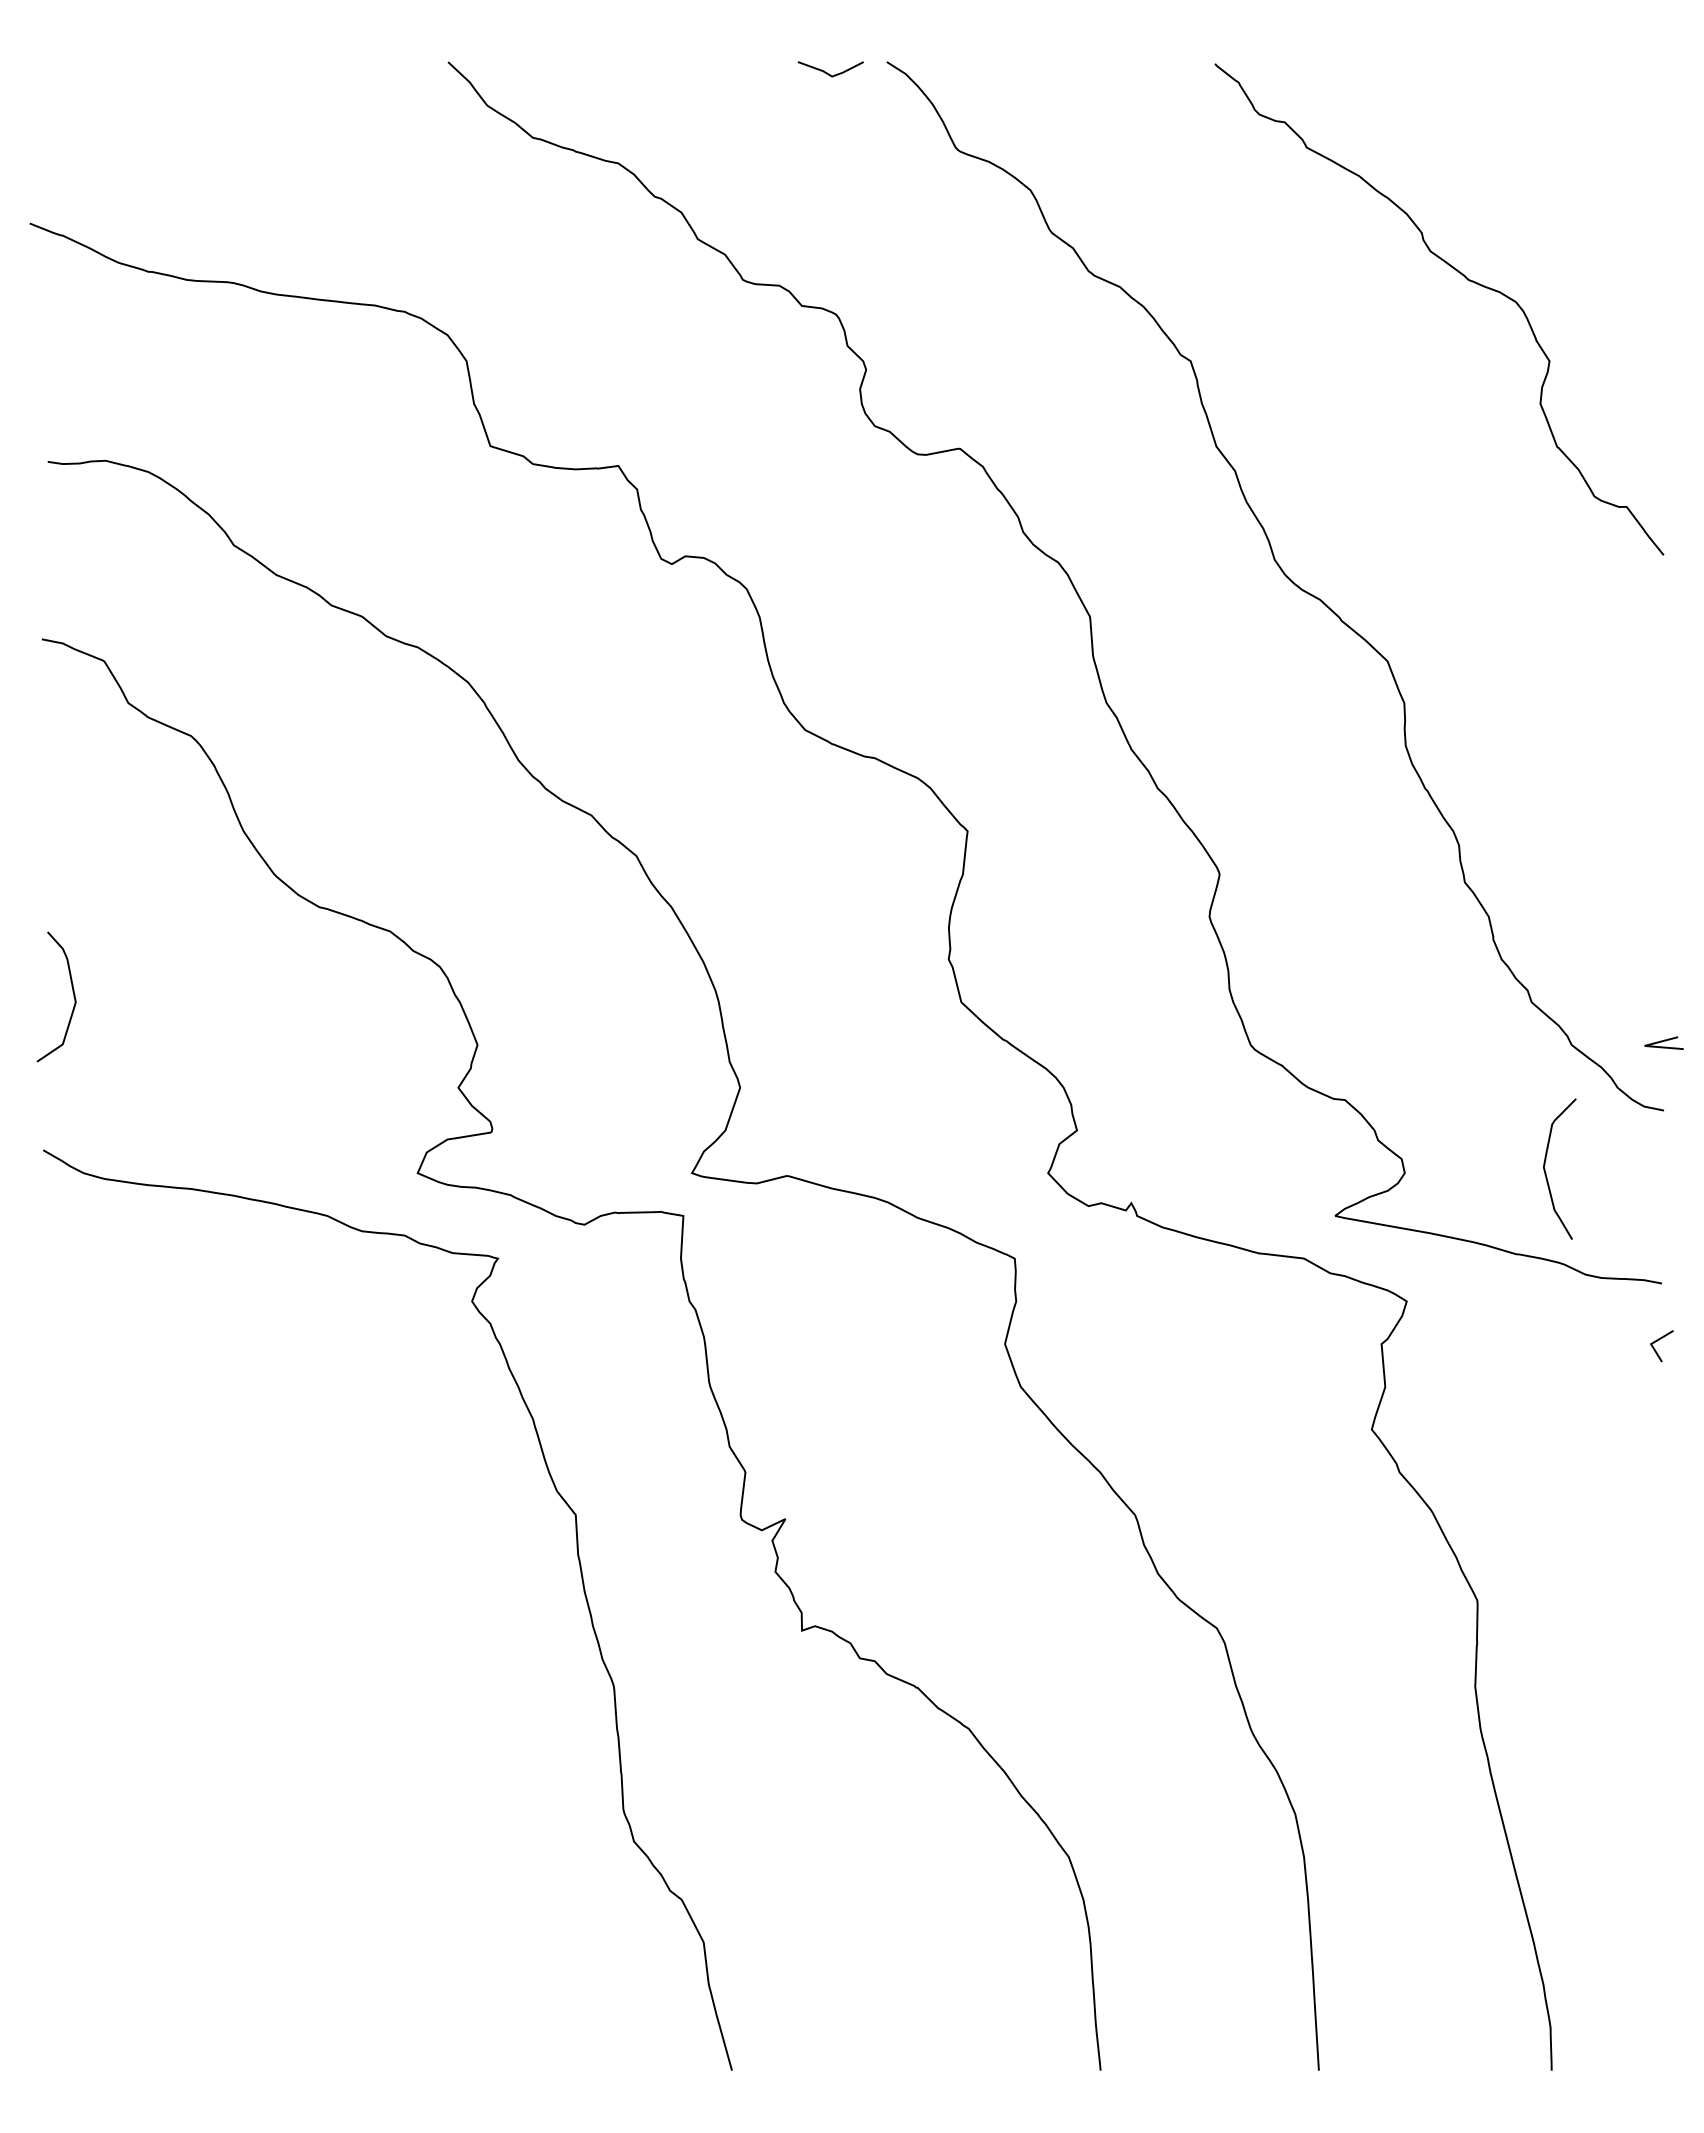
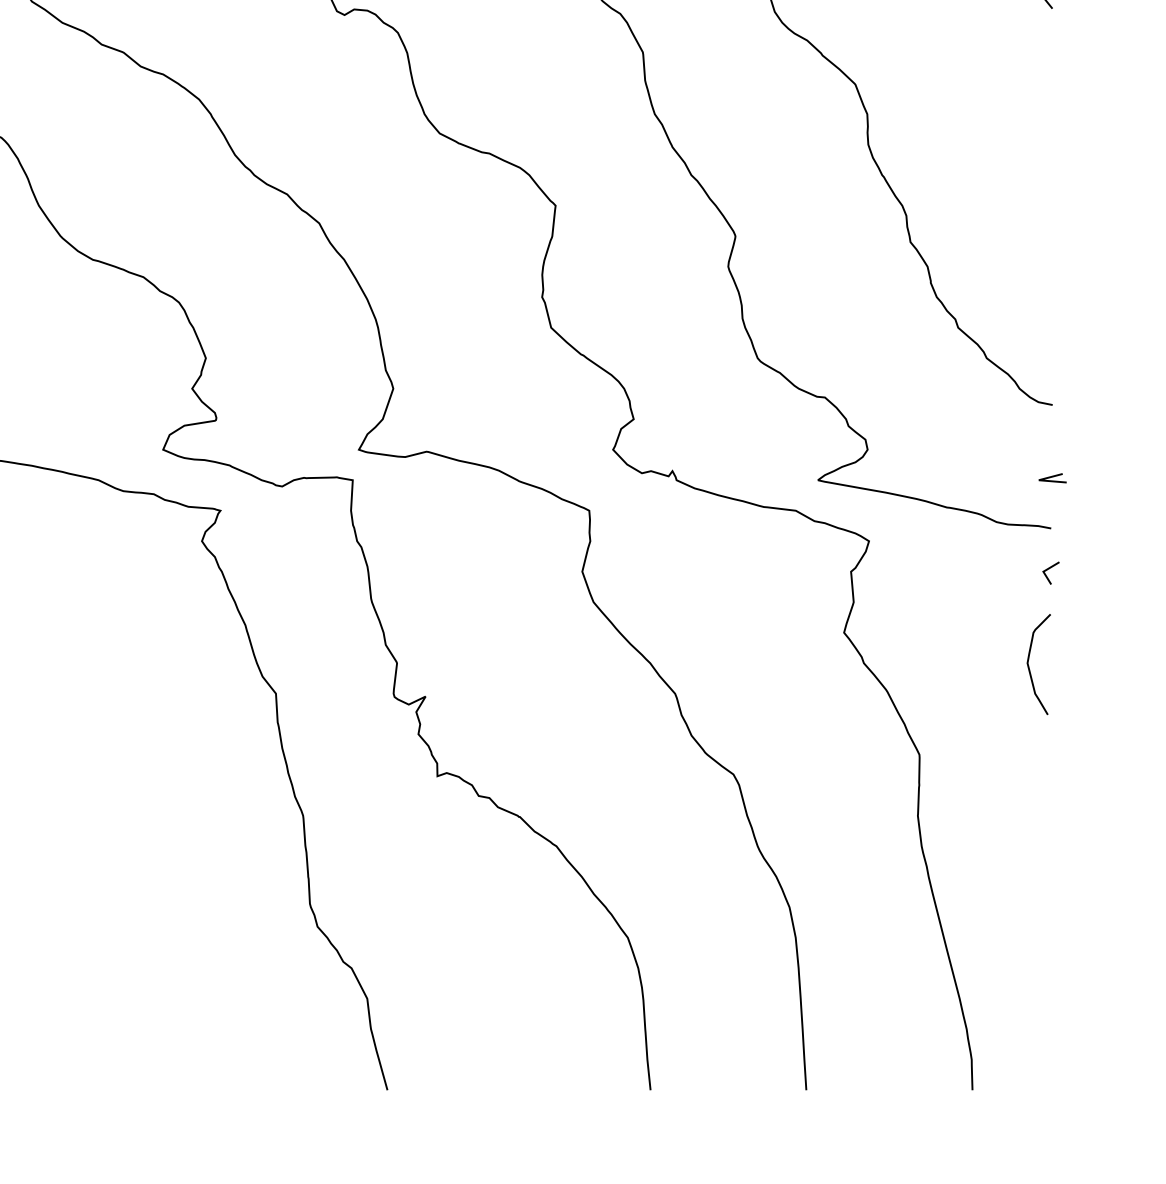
line: (1663, 1041) -> (1052, 477), moved
curve: (1546, 1172) -> (1029, 666), moved

